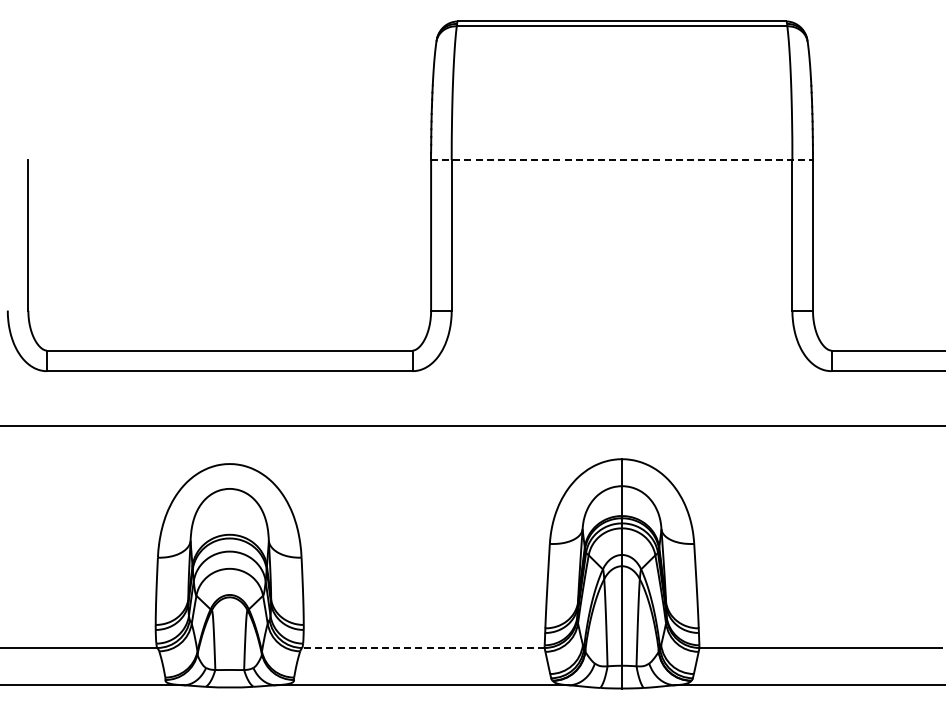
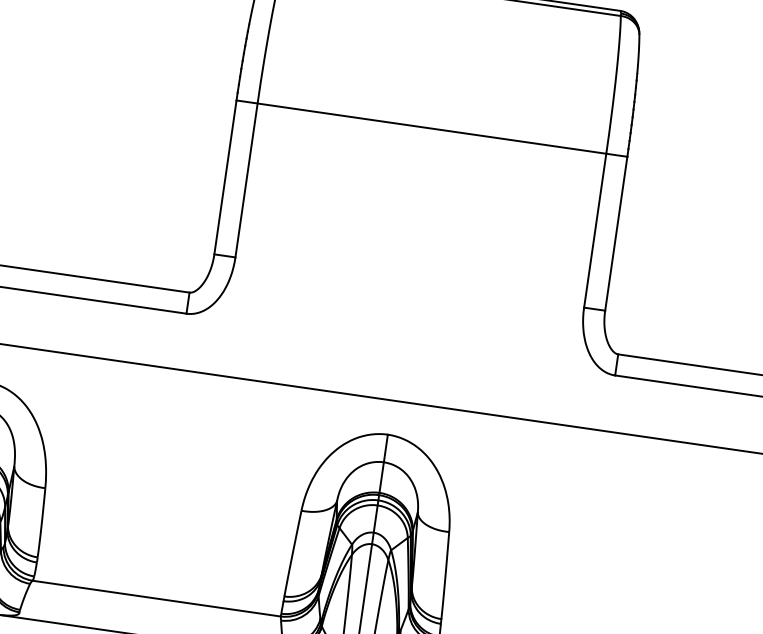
line: (622, 160) -> (432, 129), dashed -> solid
line: (422, 648) -> (155, 598), dashed -> solid

